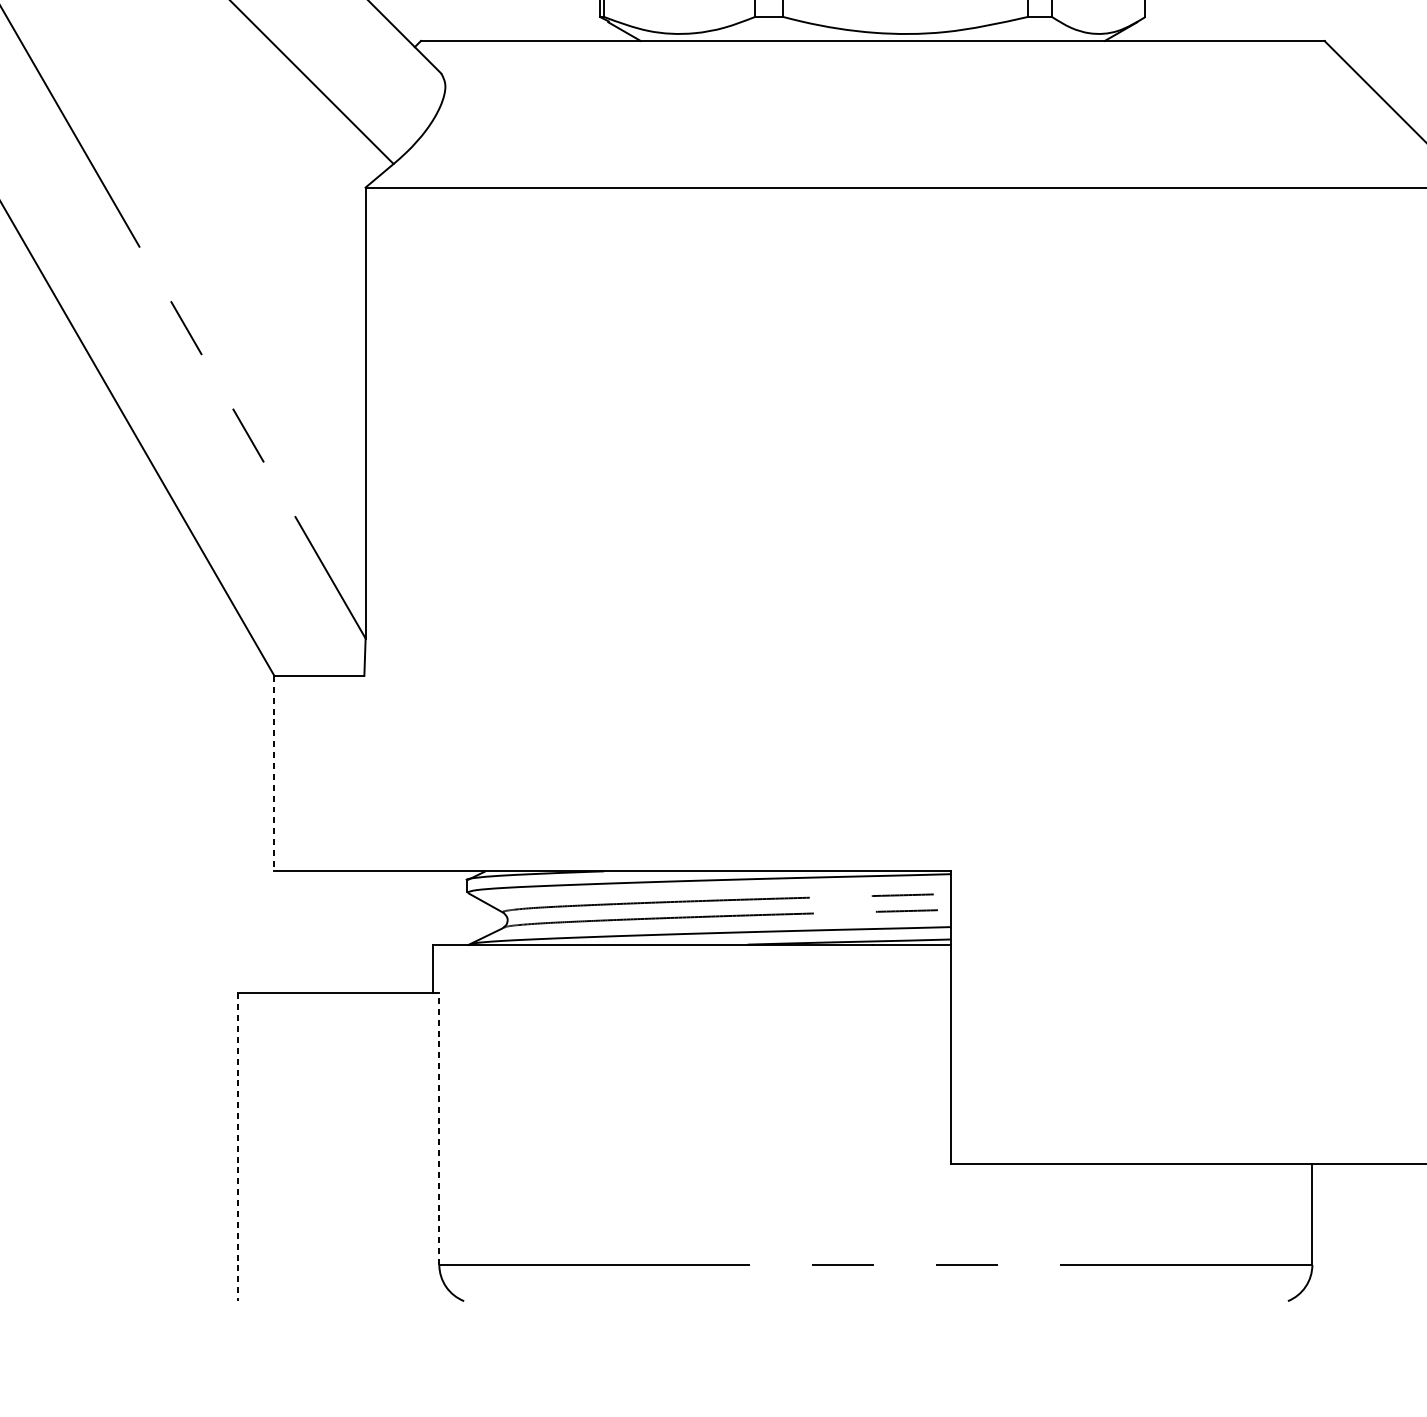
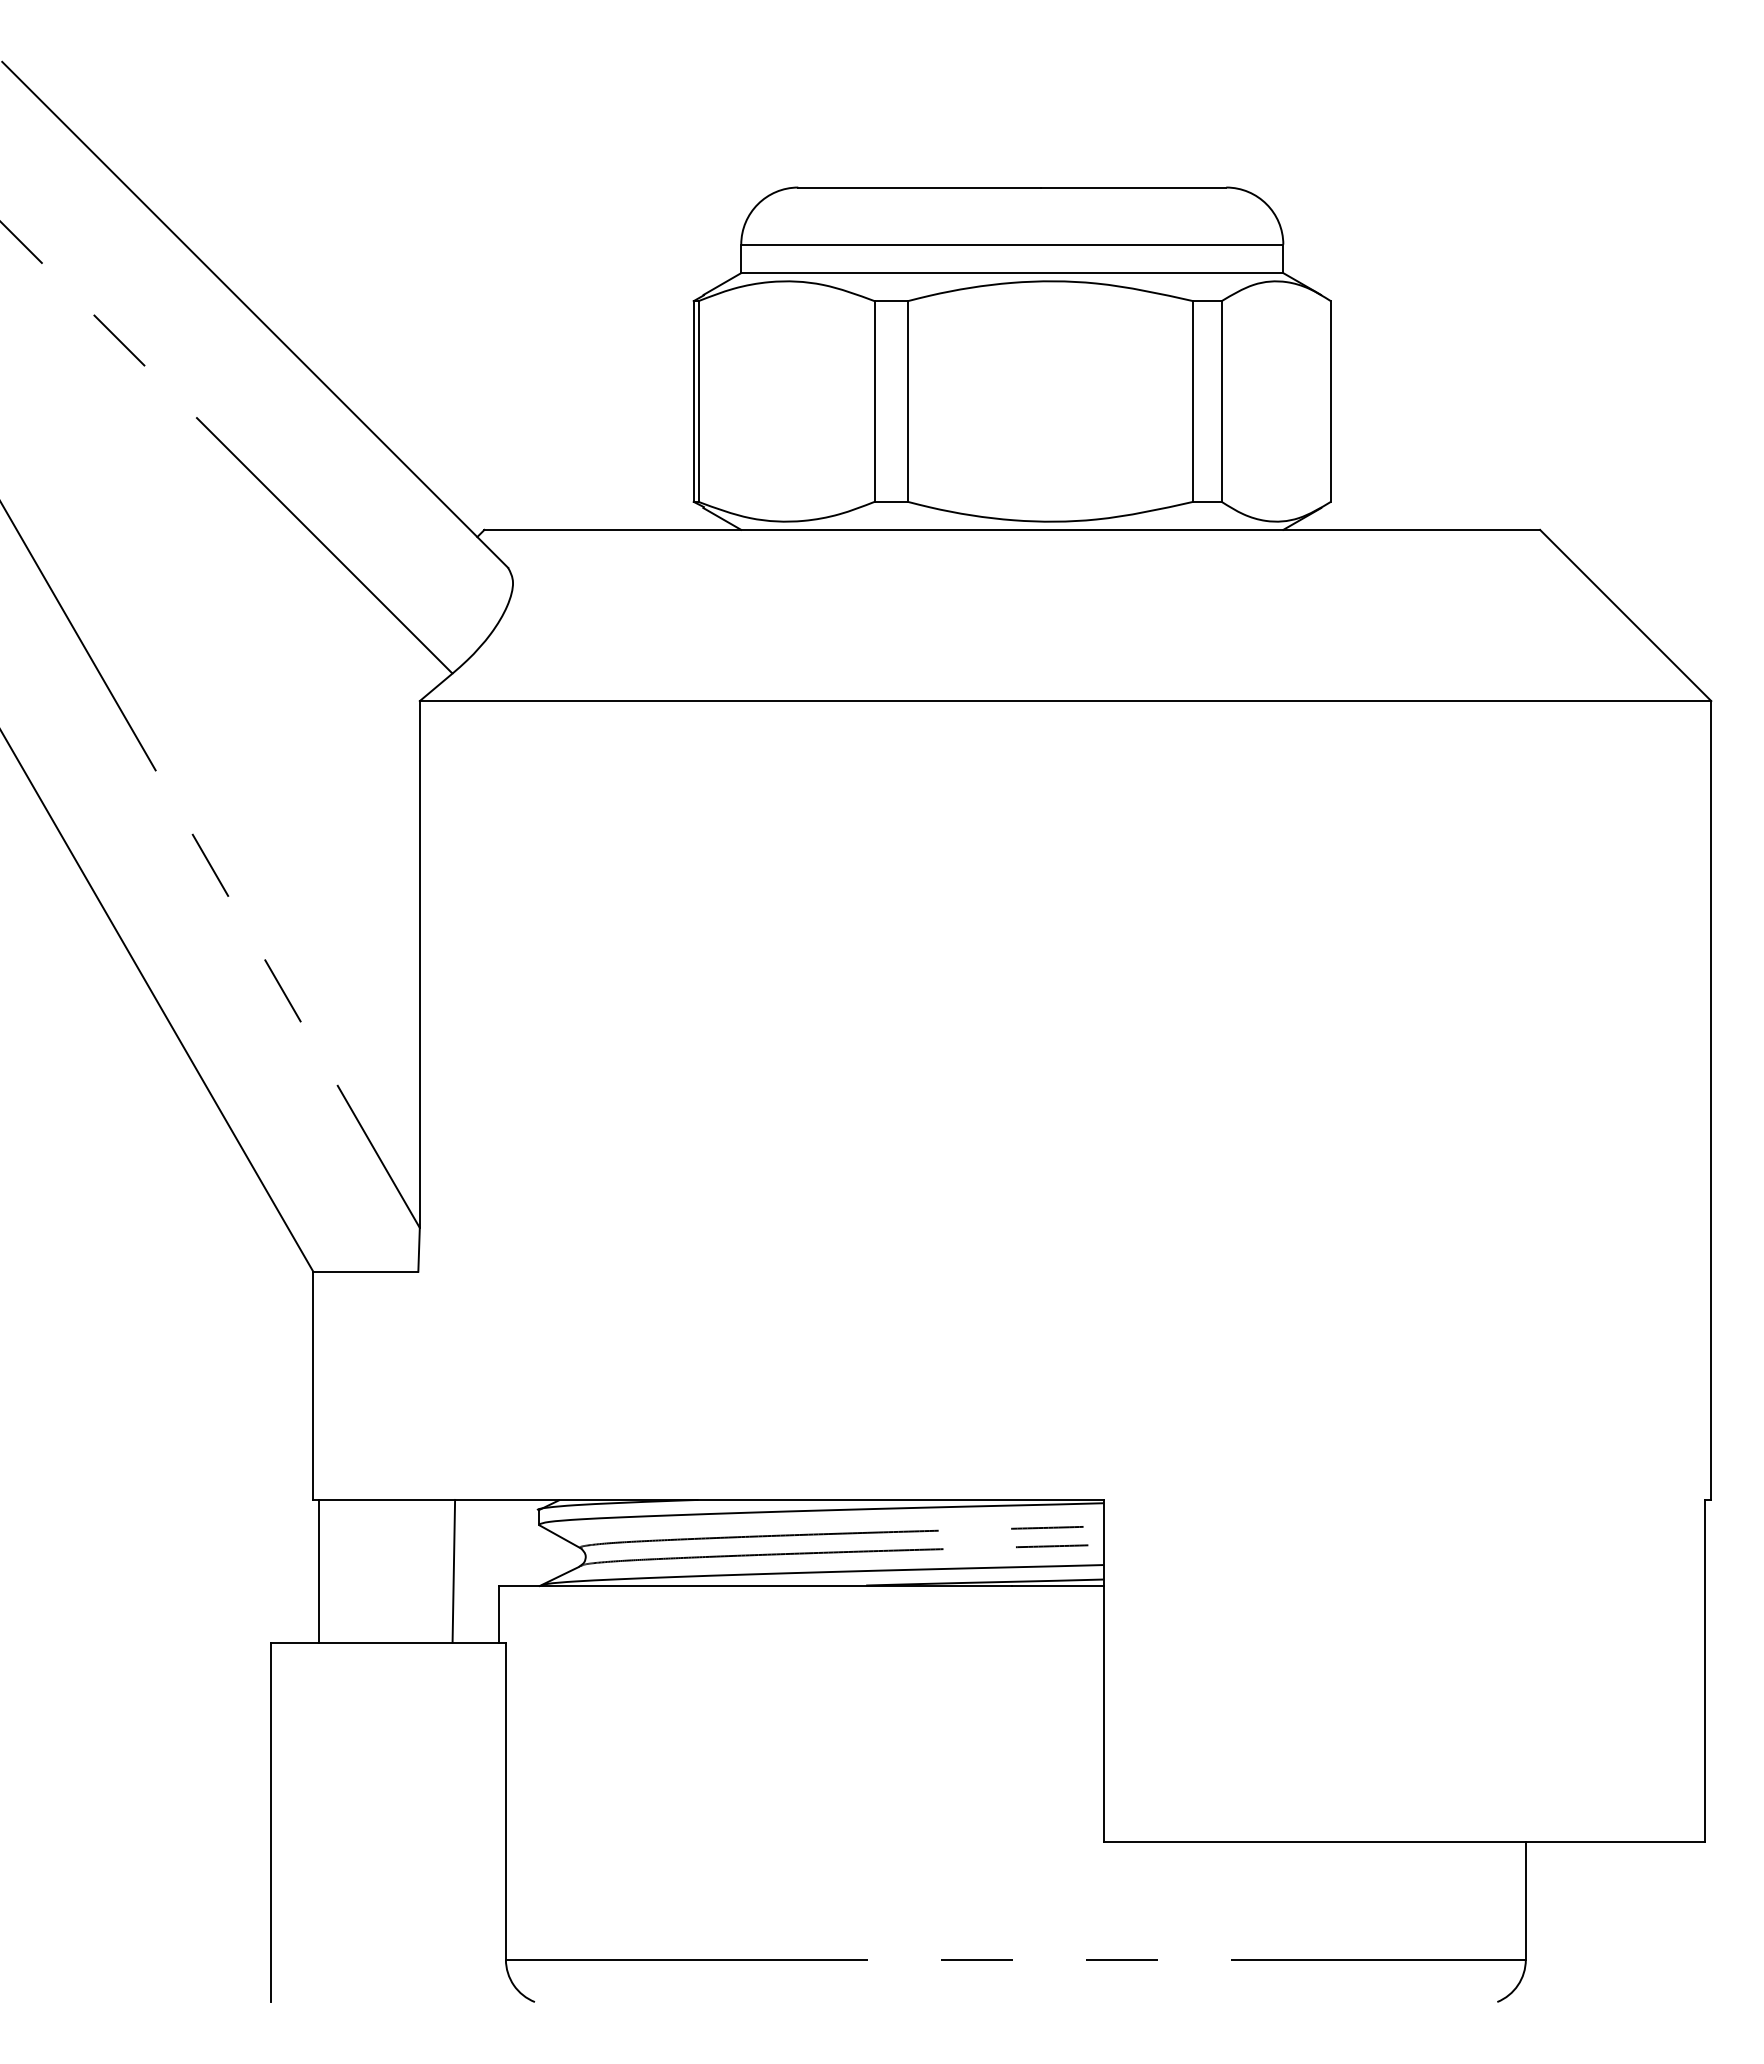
line: (274, 774) -> (313, 1386), dashed -> solid
line: (279, 931) -> (319, 1570), added
line: (394, 931) -> (453, 1570), added
line: (438, 1129) -> (505, 1801), dashed -> solid
line: (237, 1147) -> (270, 1822), dashed -> solid

